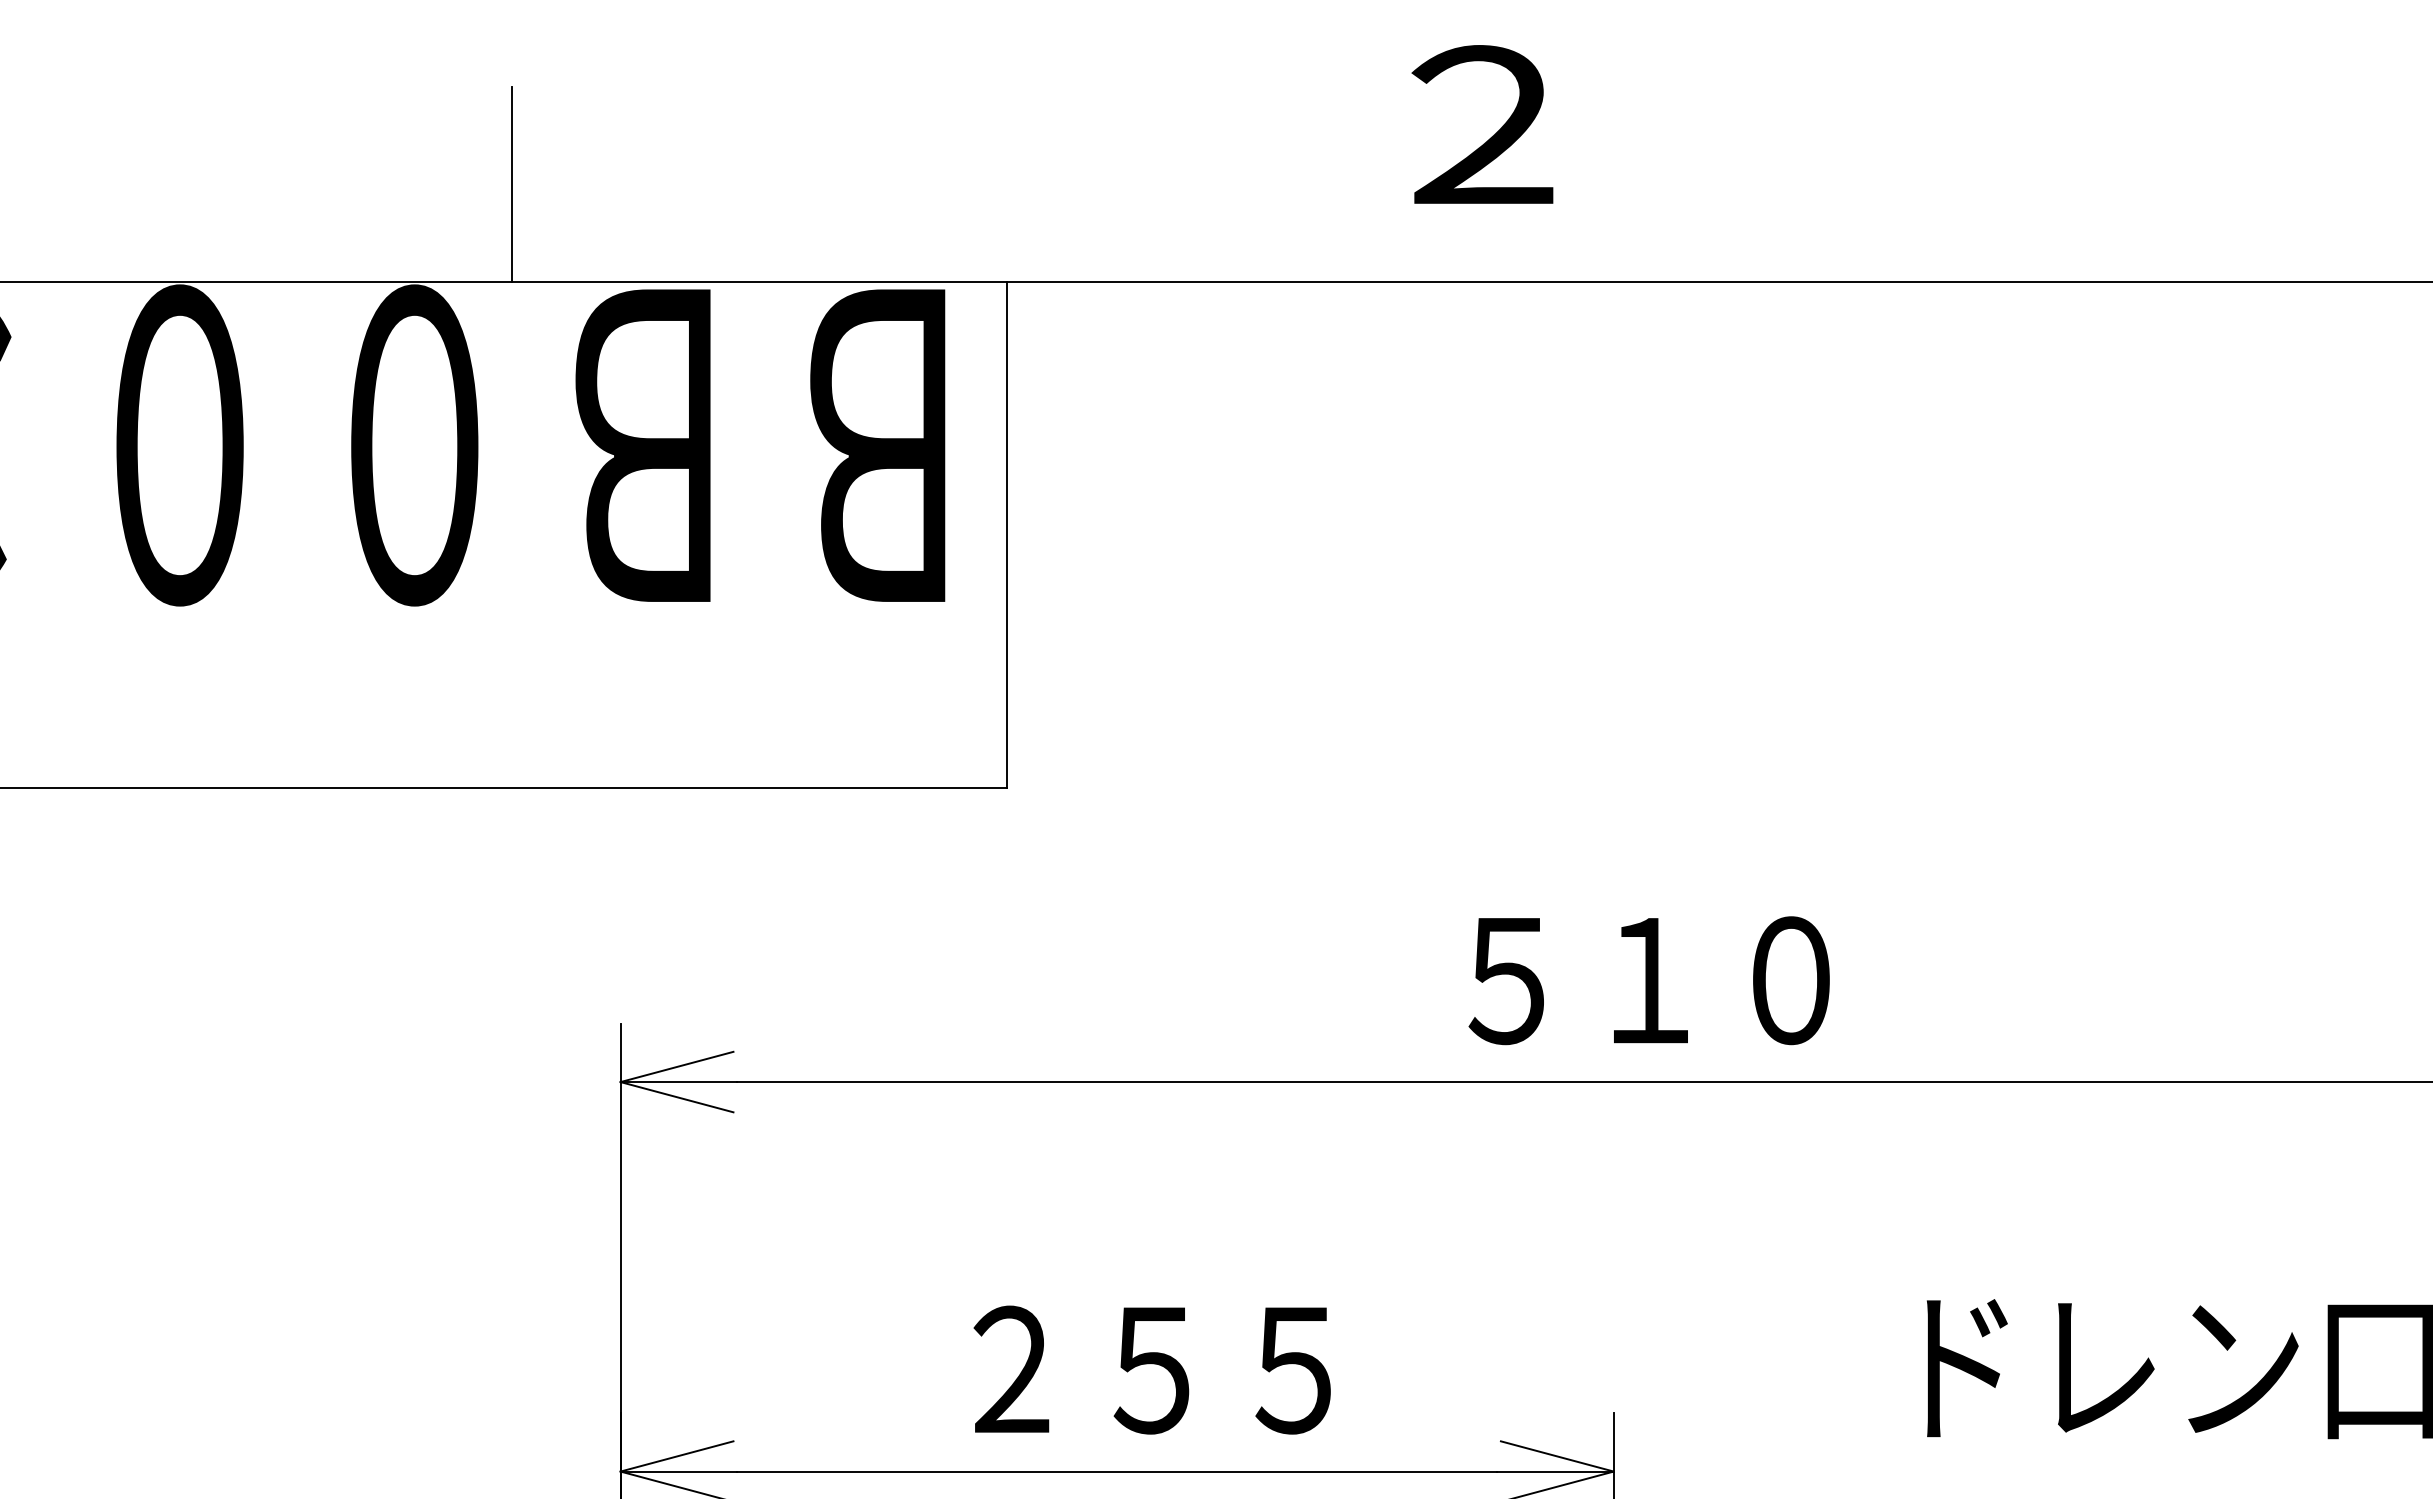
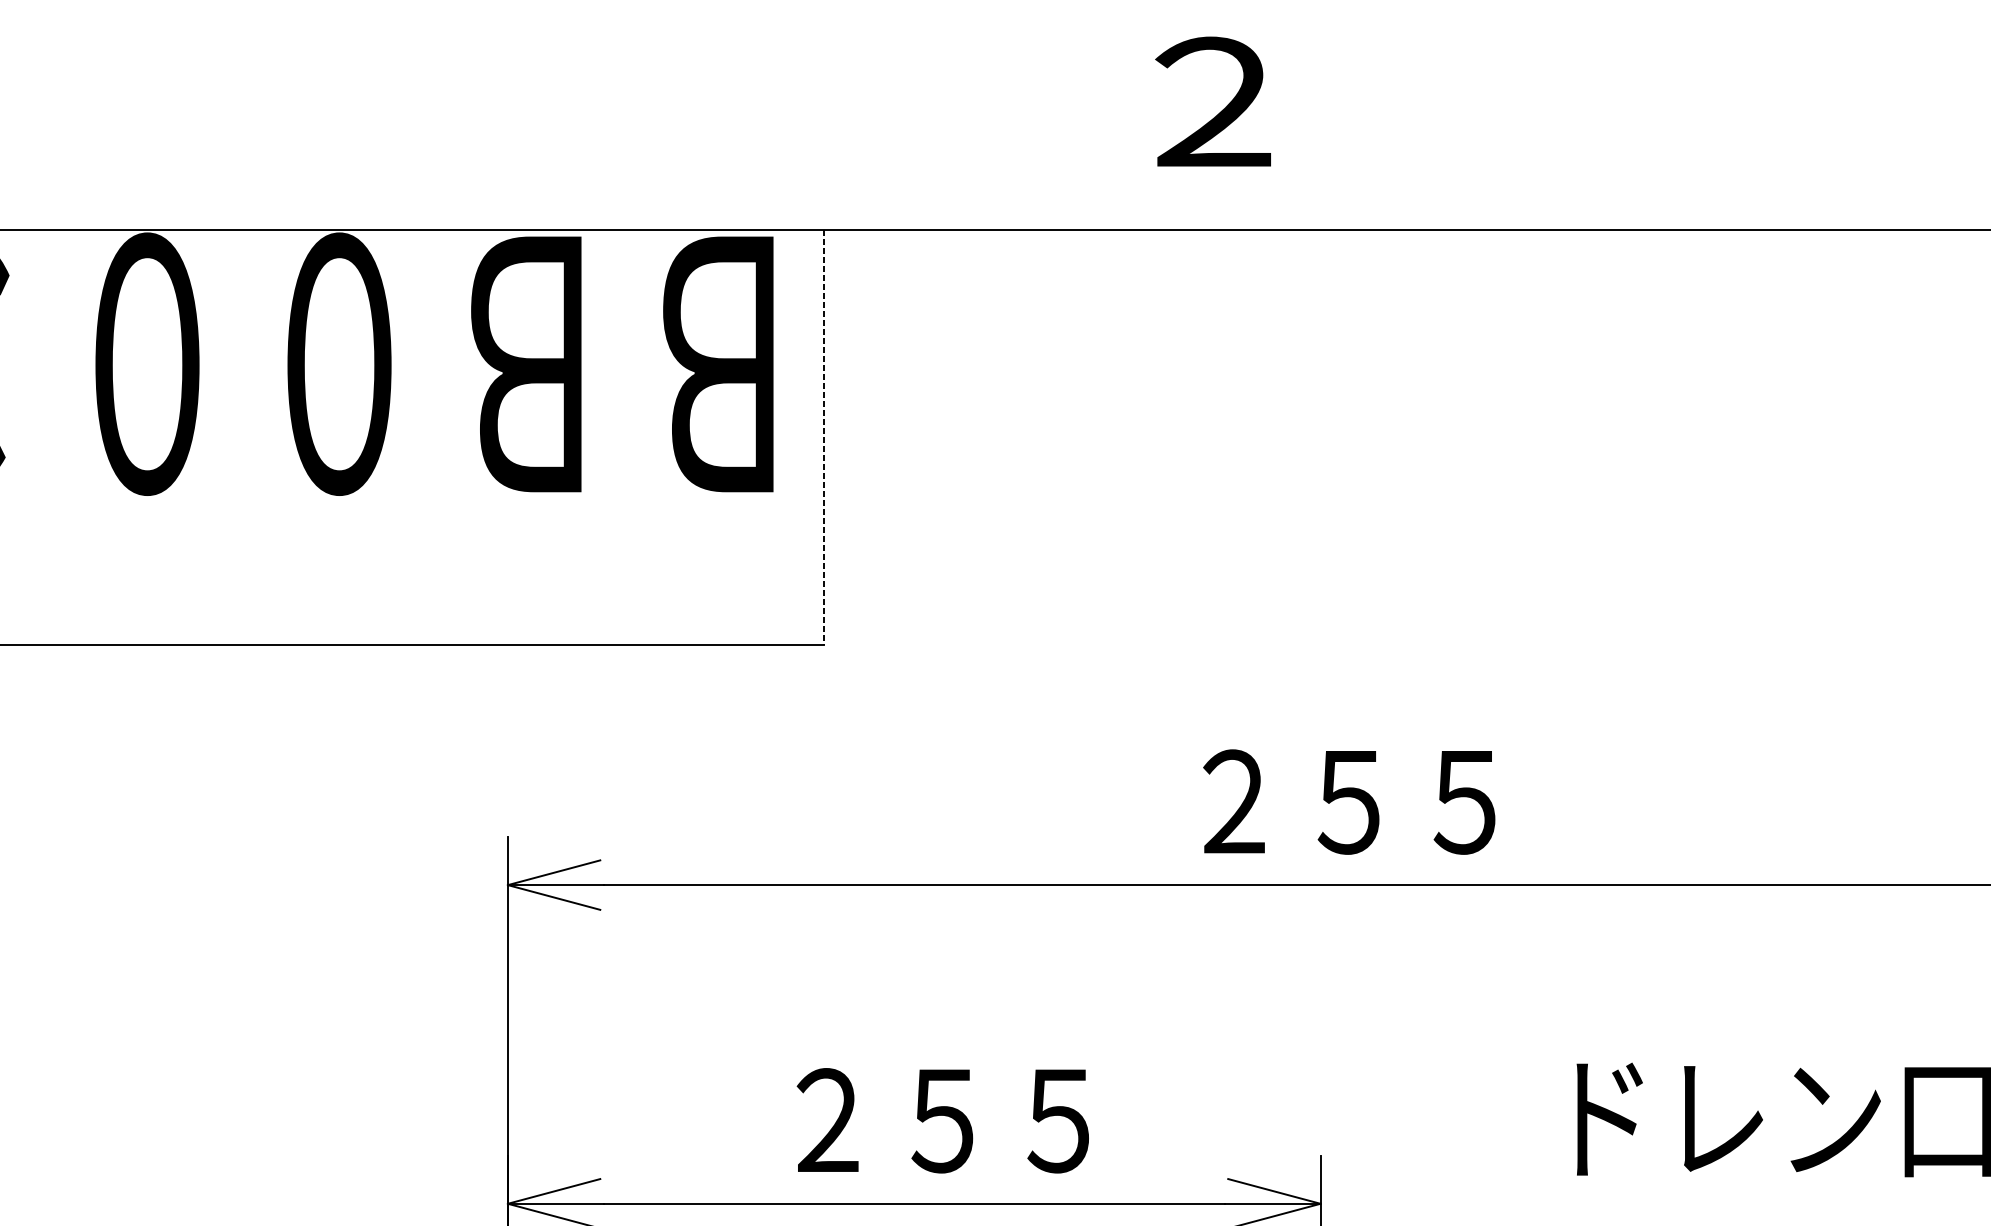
line: (512, 183) -> (419, 149), removed
line: (1007, 535) -> (824, 437), solid -> dashed
text: (1648, 980) -> (1348, 802), ５１０ -> ２５５

